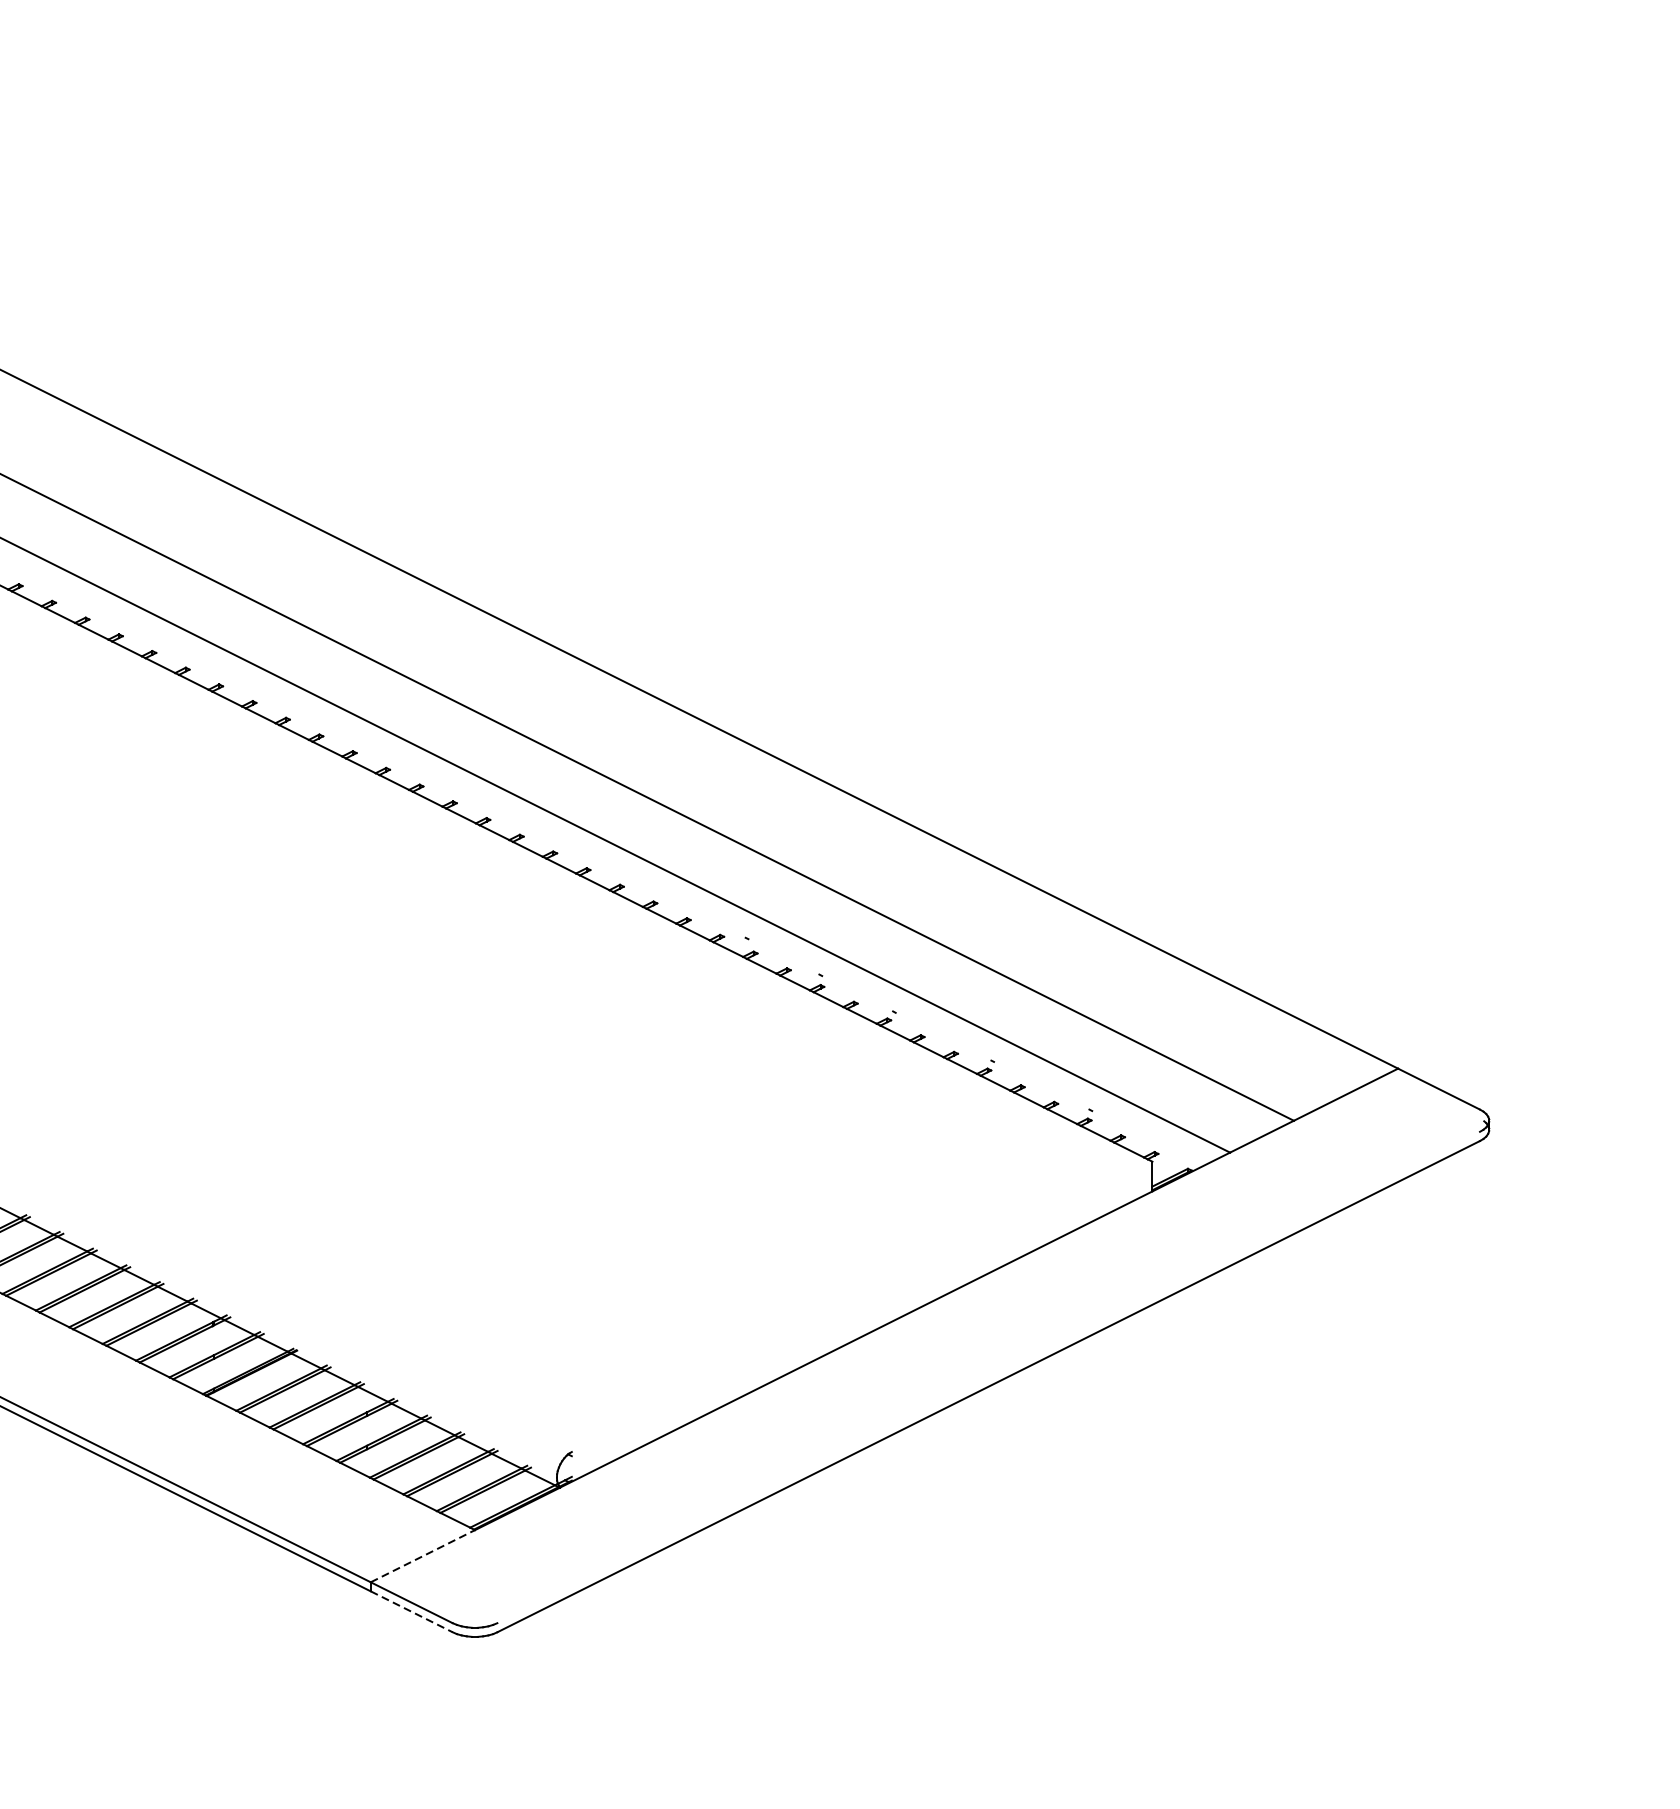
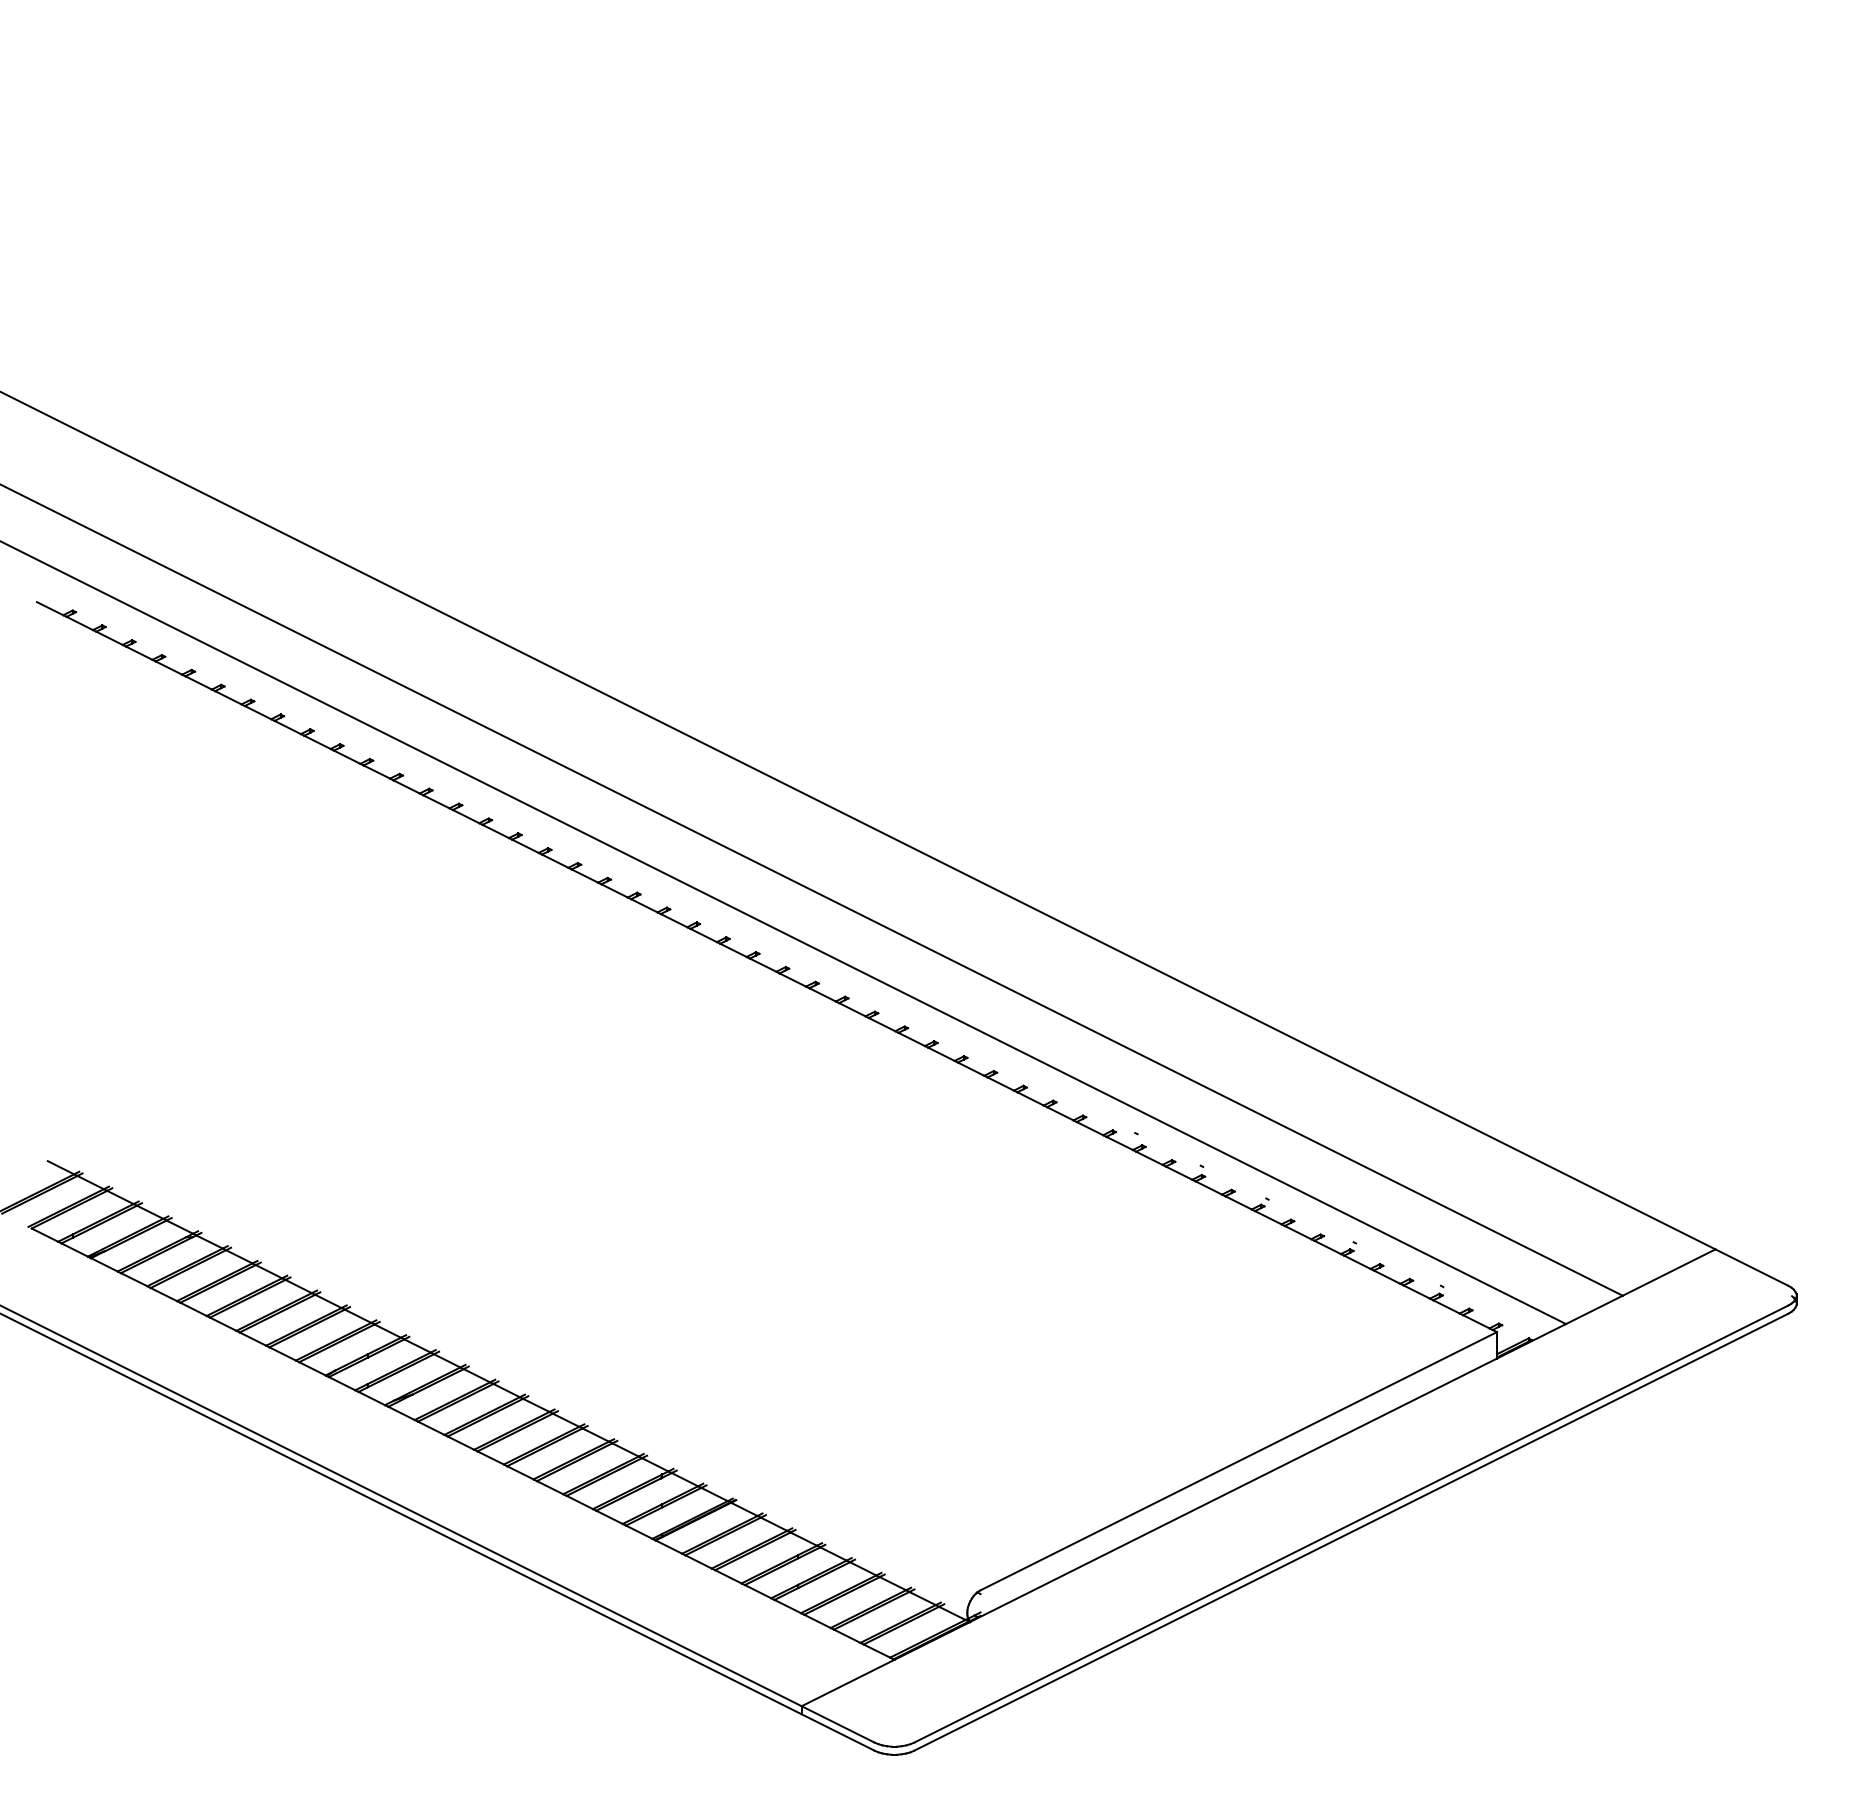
line: (861, 1307) -> (1238, 1461), added
line: (988, 1376) -> (1351, 1523), added
line: (423, 1556) -> (848, 1683), dashed -> solid
line: (412, 1611) -> (838, 1732), dashed -> solid

